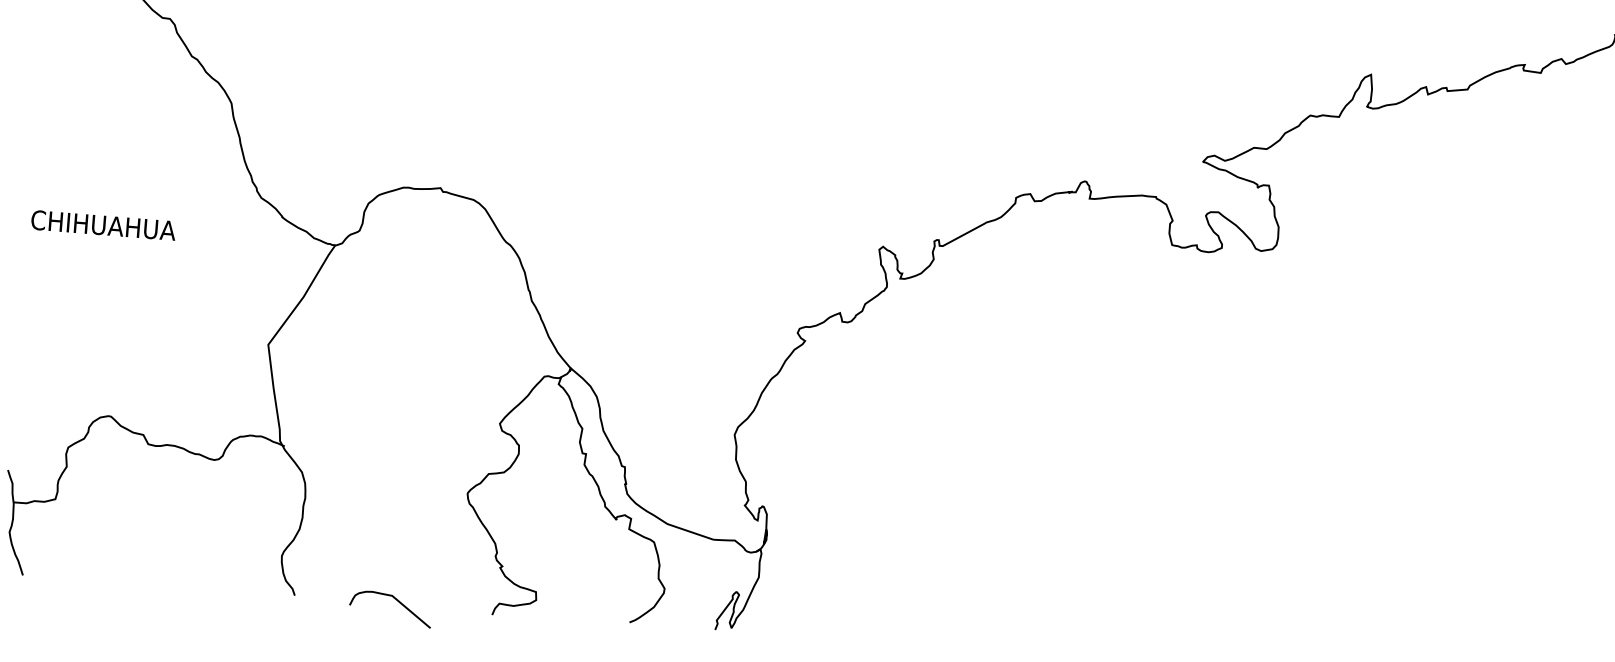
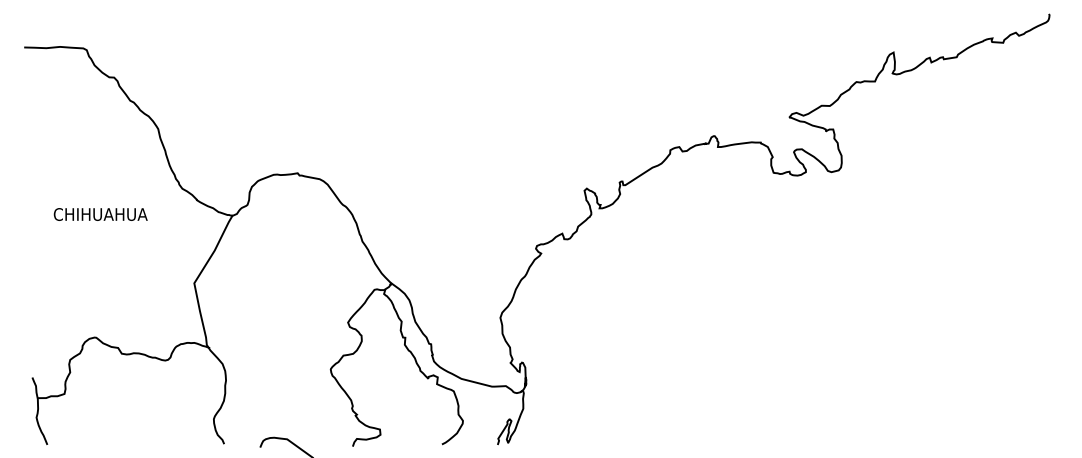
text: (103, 225) -> (100, 214), moved

